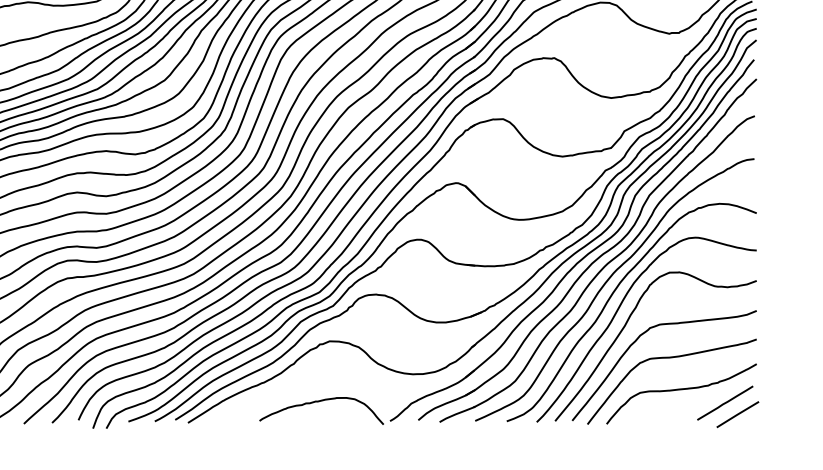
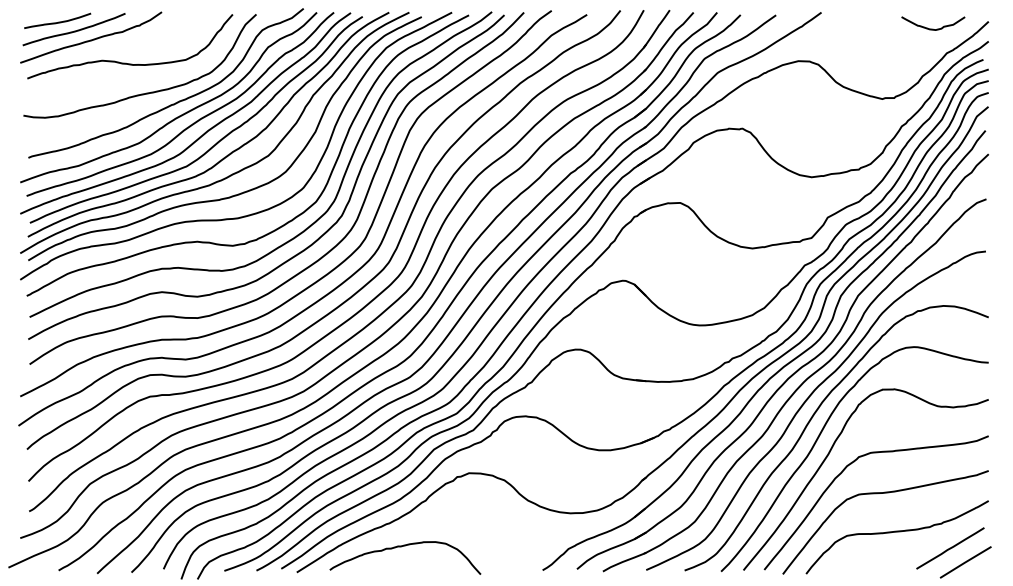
curve: (318, 402) -> (401, 547), moved

